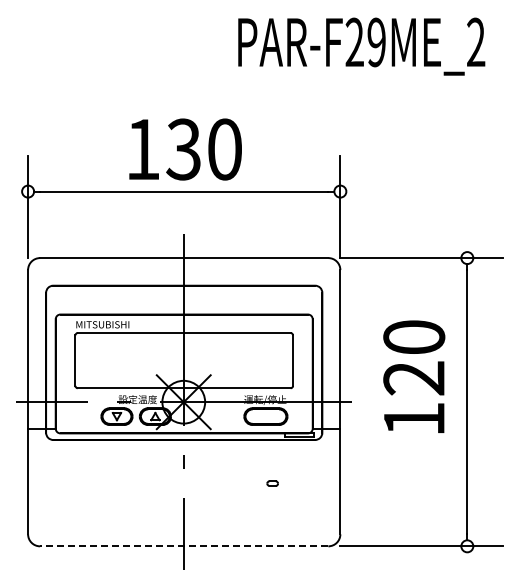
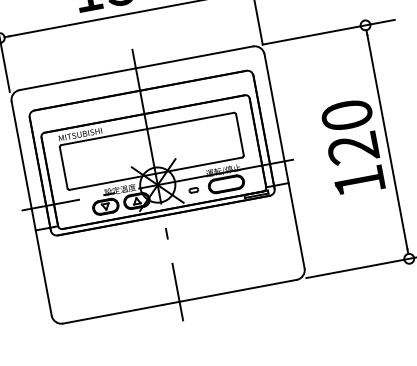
text: (414, 376) -> (353, 147), moved
part: (272, 483) -> (193, 190), moved
line: (183, 546) -> (179, 301), dashed -> solid

